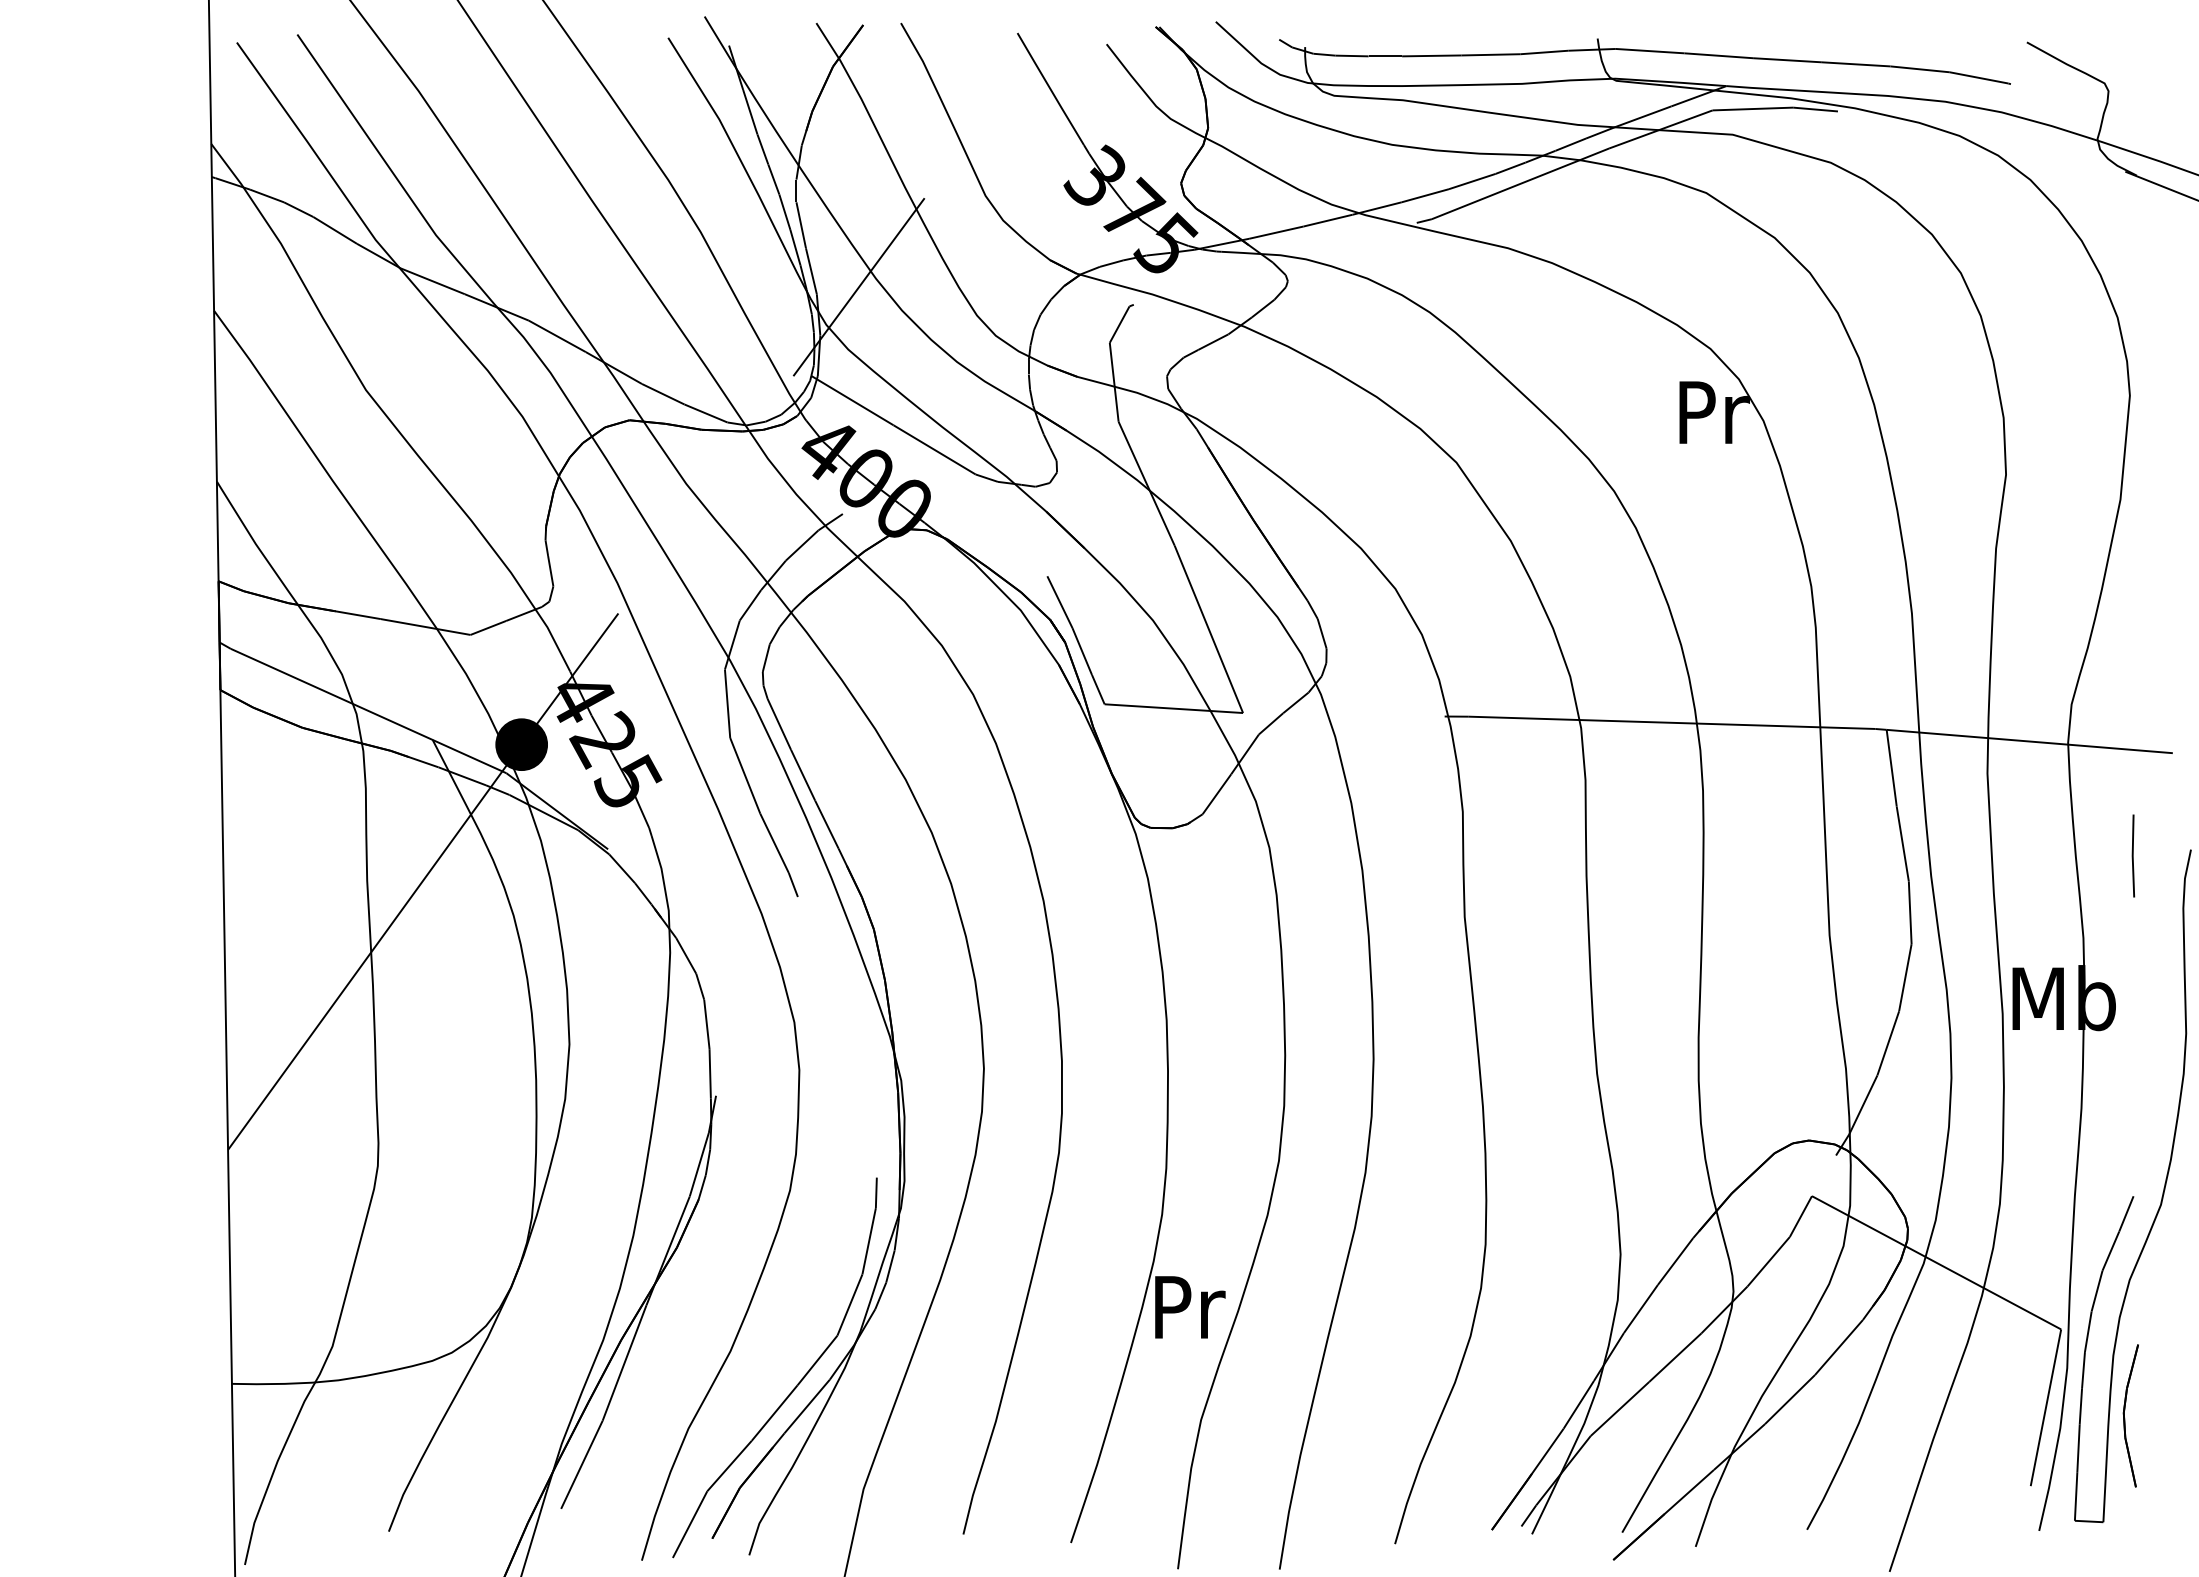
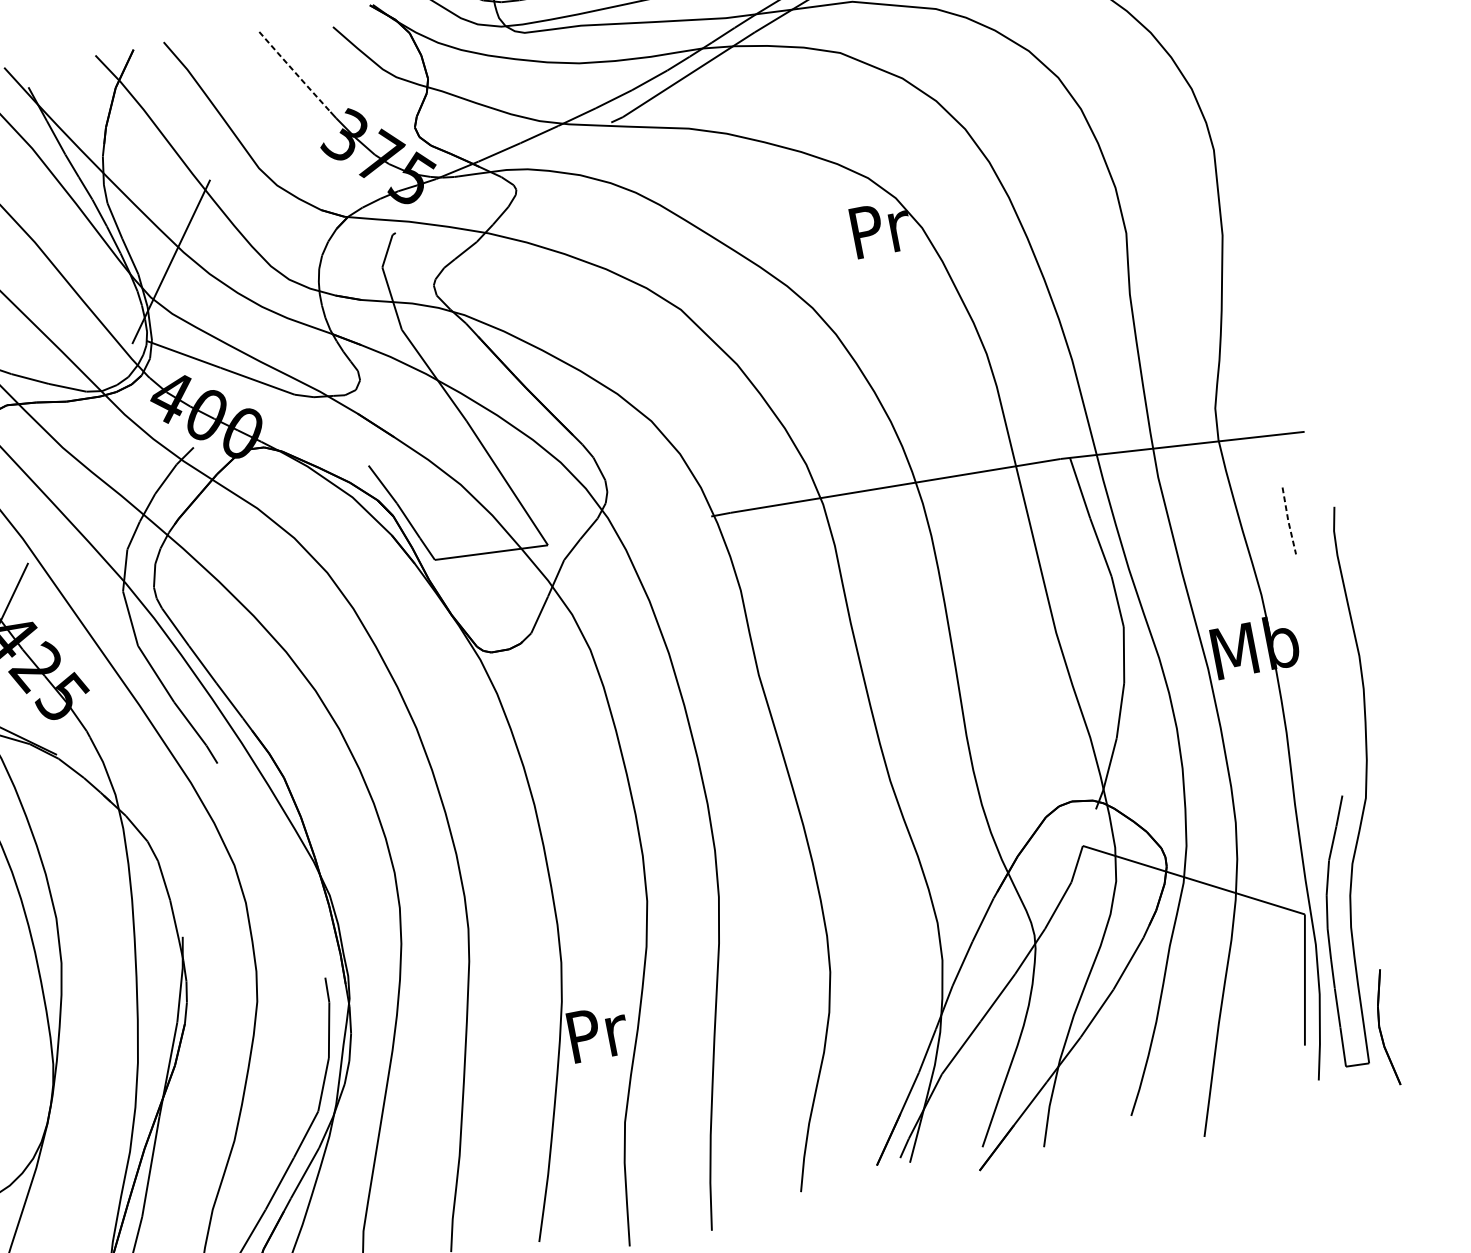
line: (1050, 89) -> (294, 72), solid -> dashed
line: (2132, 856) -> (1288, 521), solid -> dashed
part: (2130, 1415) -> (1385, 1027), moved

